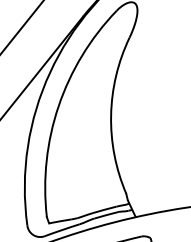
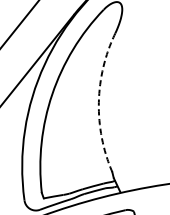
arc: (111, 115) -> (99, 102), solid -> dashed

